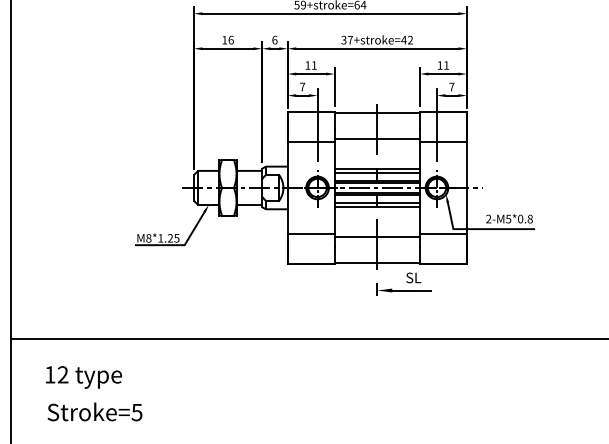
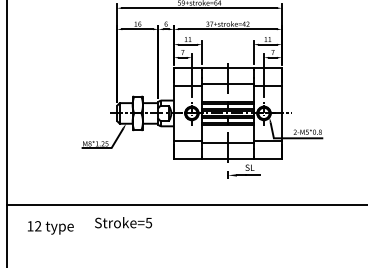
text: (95, 411) -> (123, 222), moved

